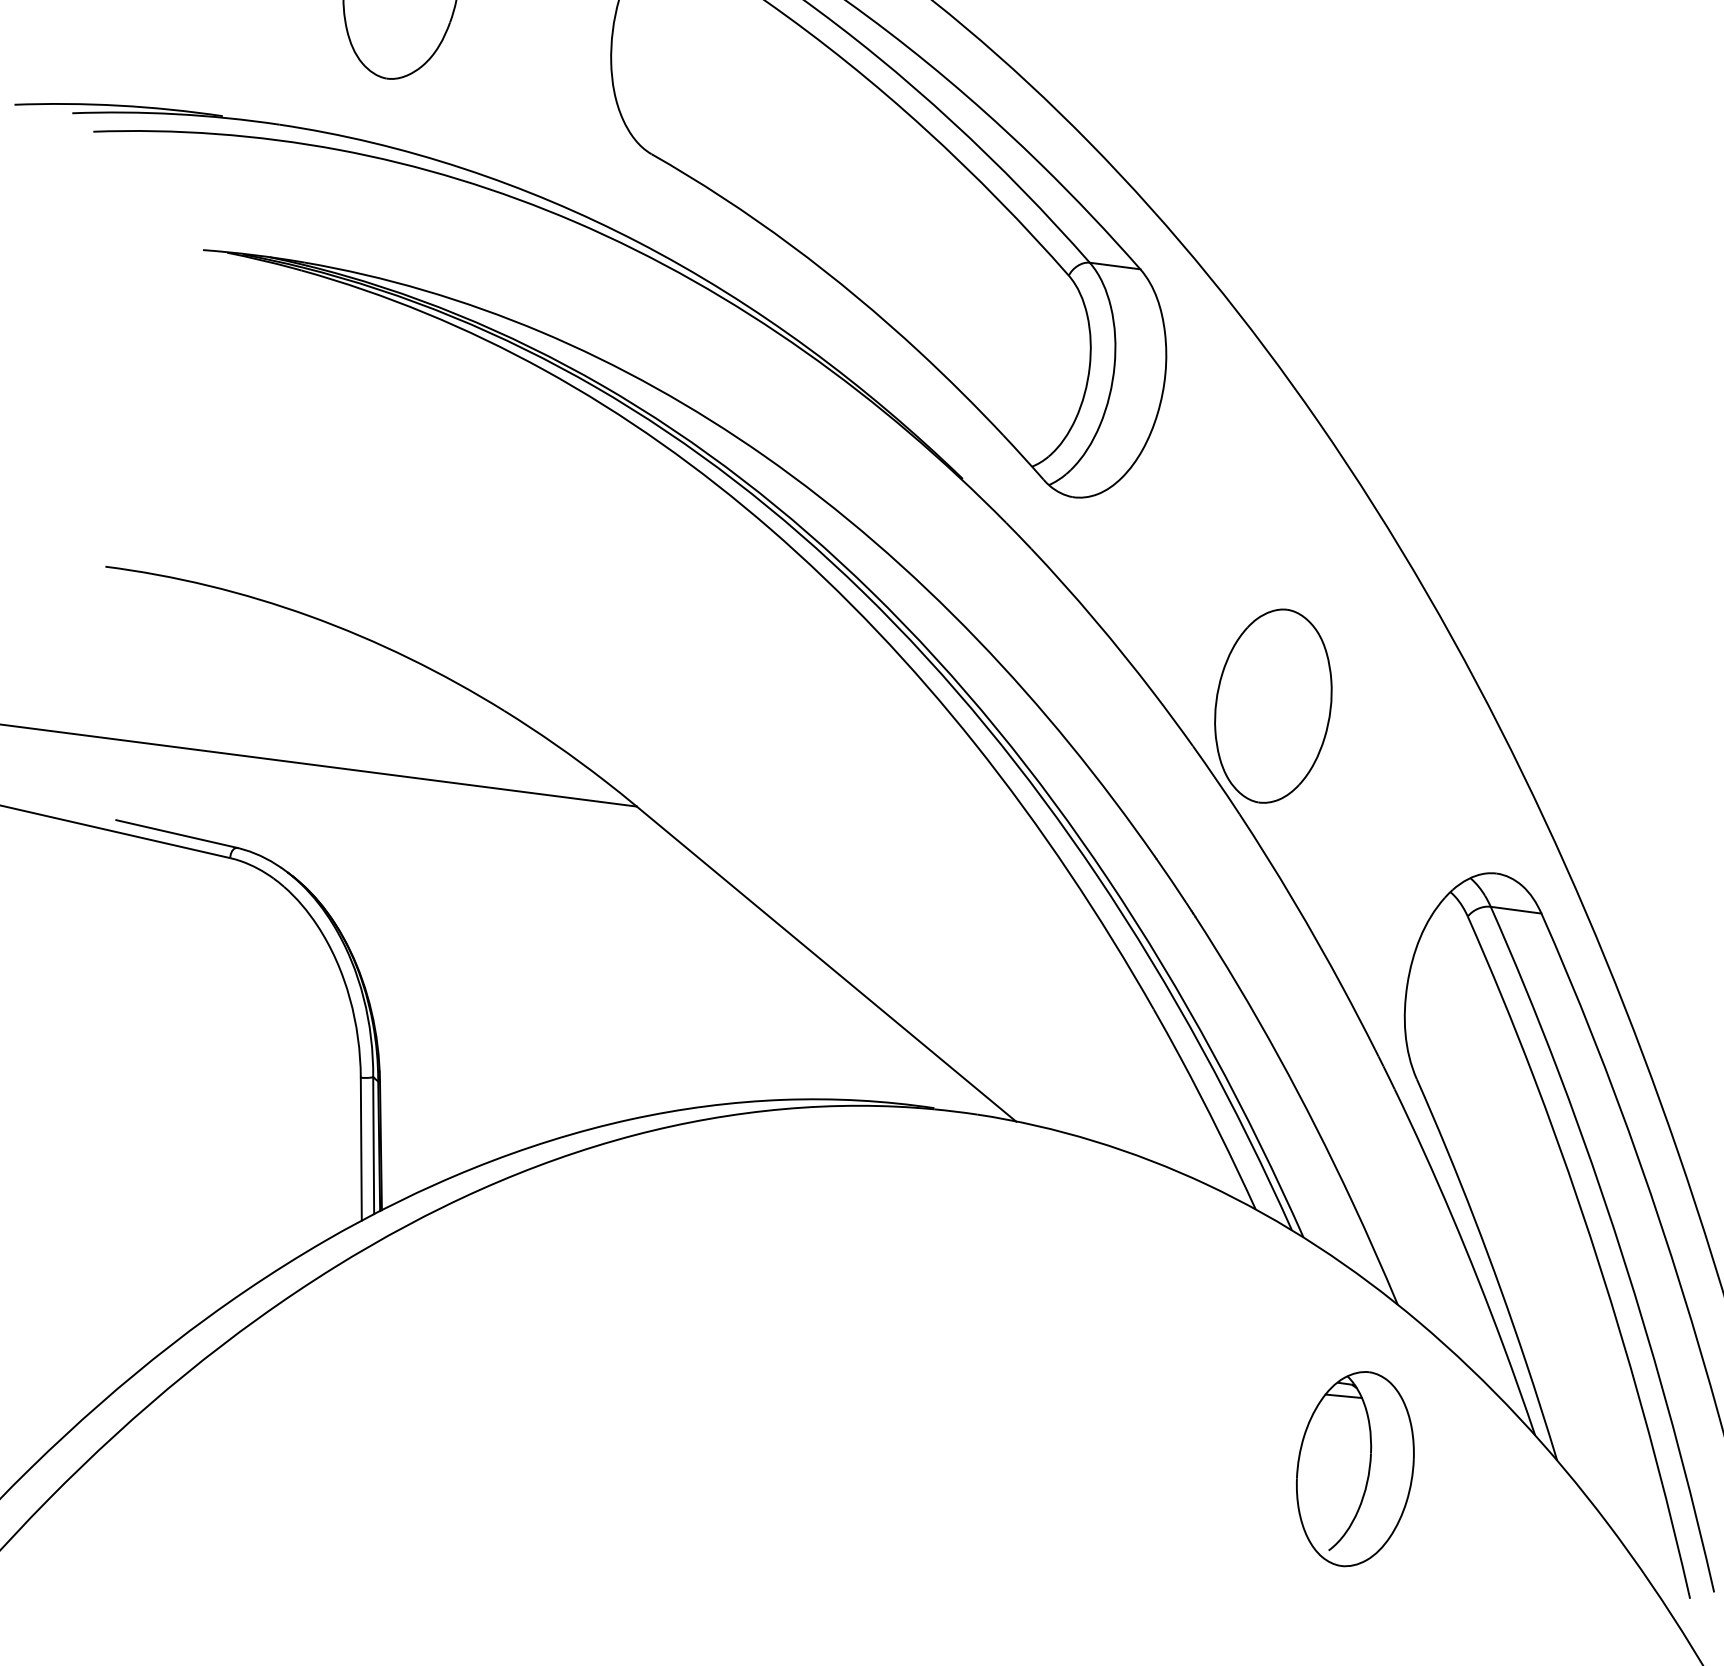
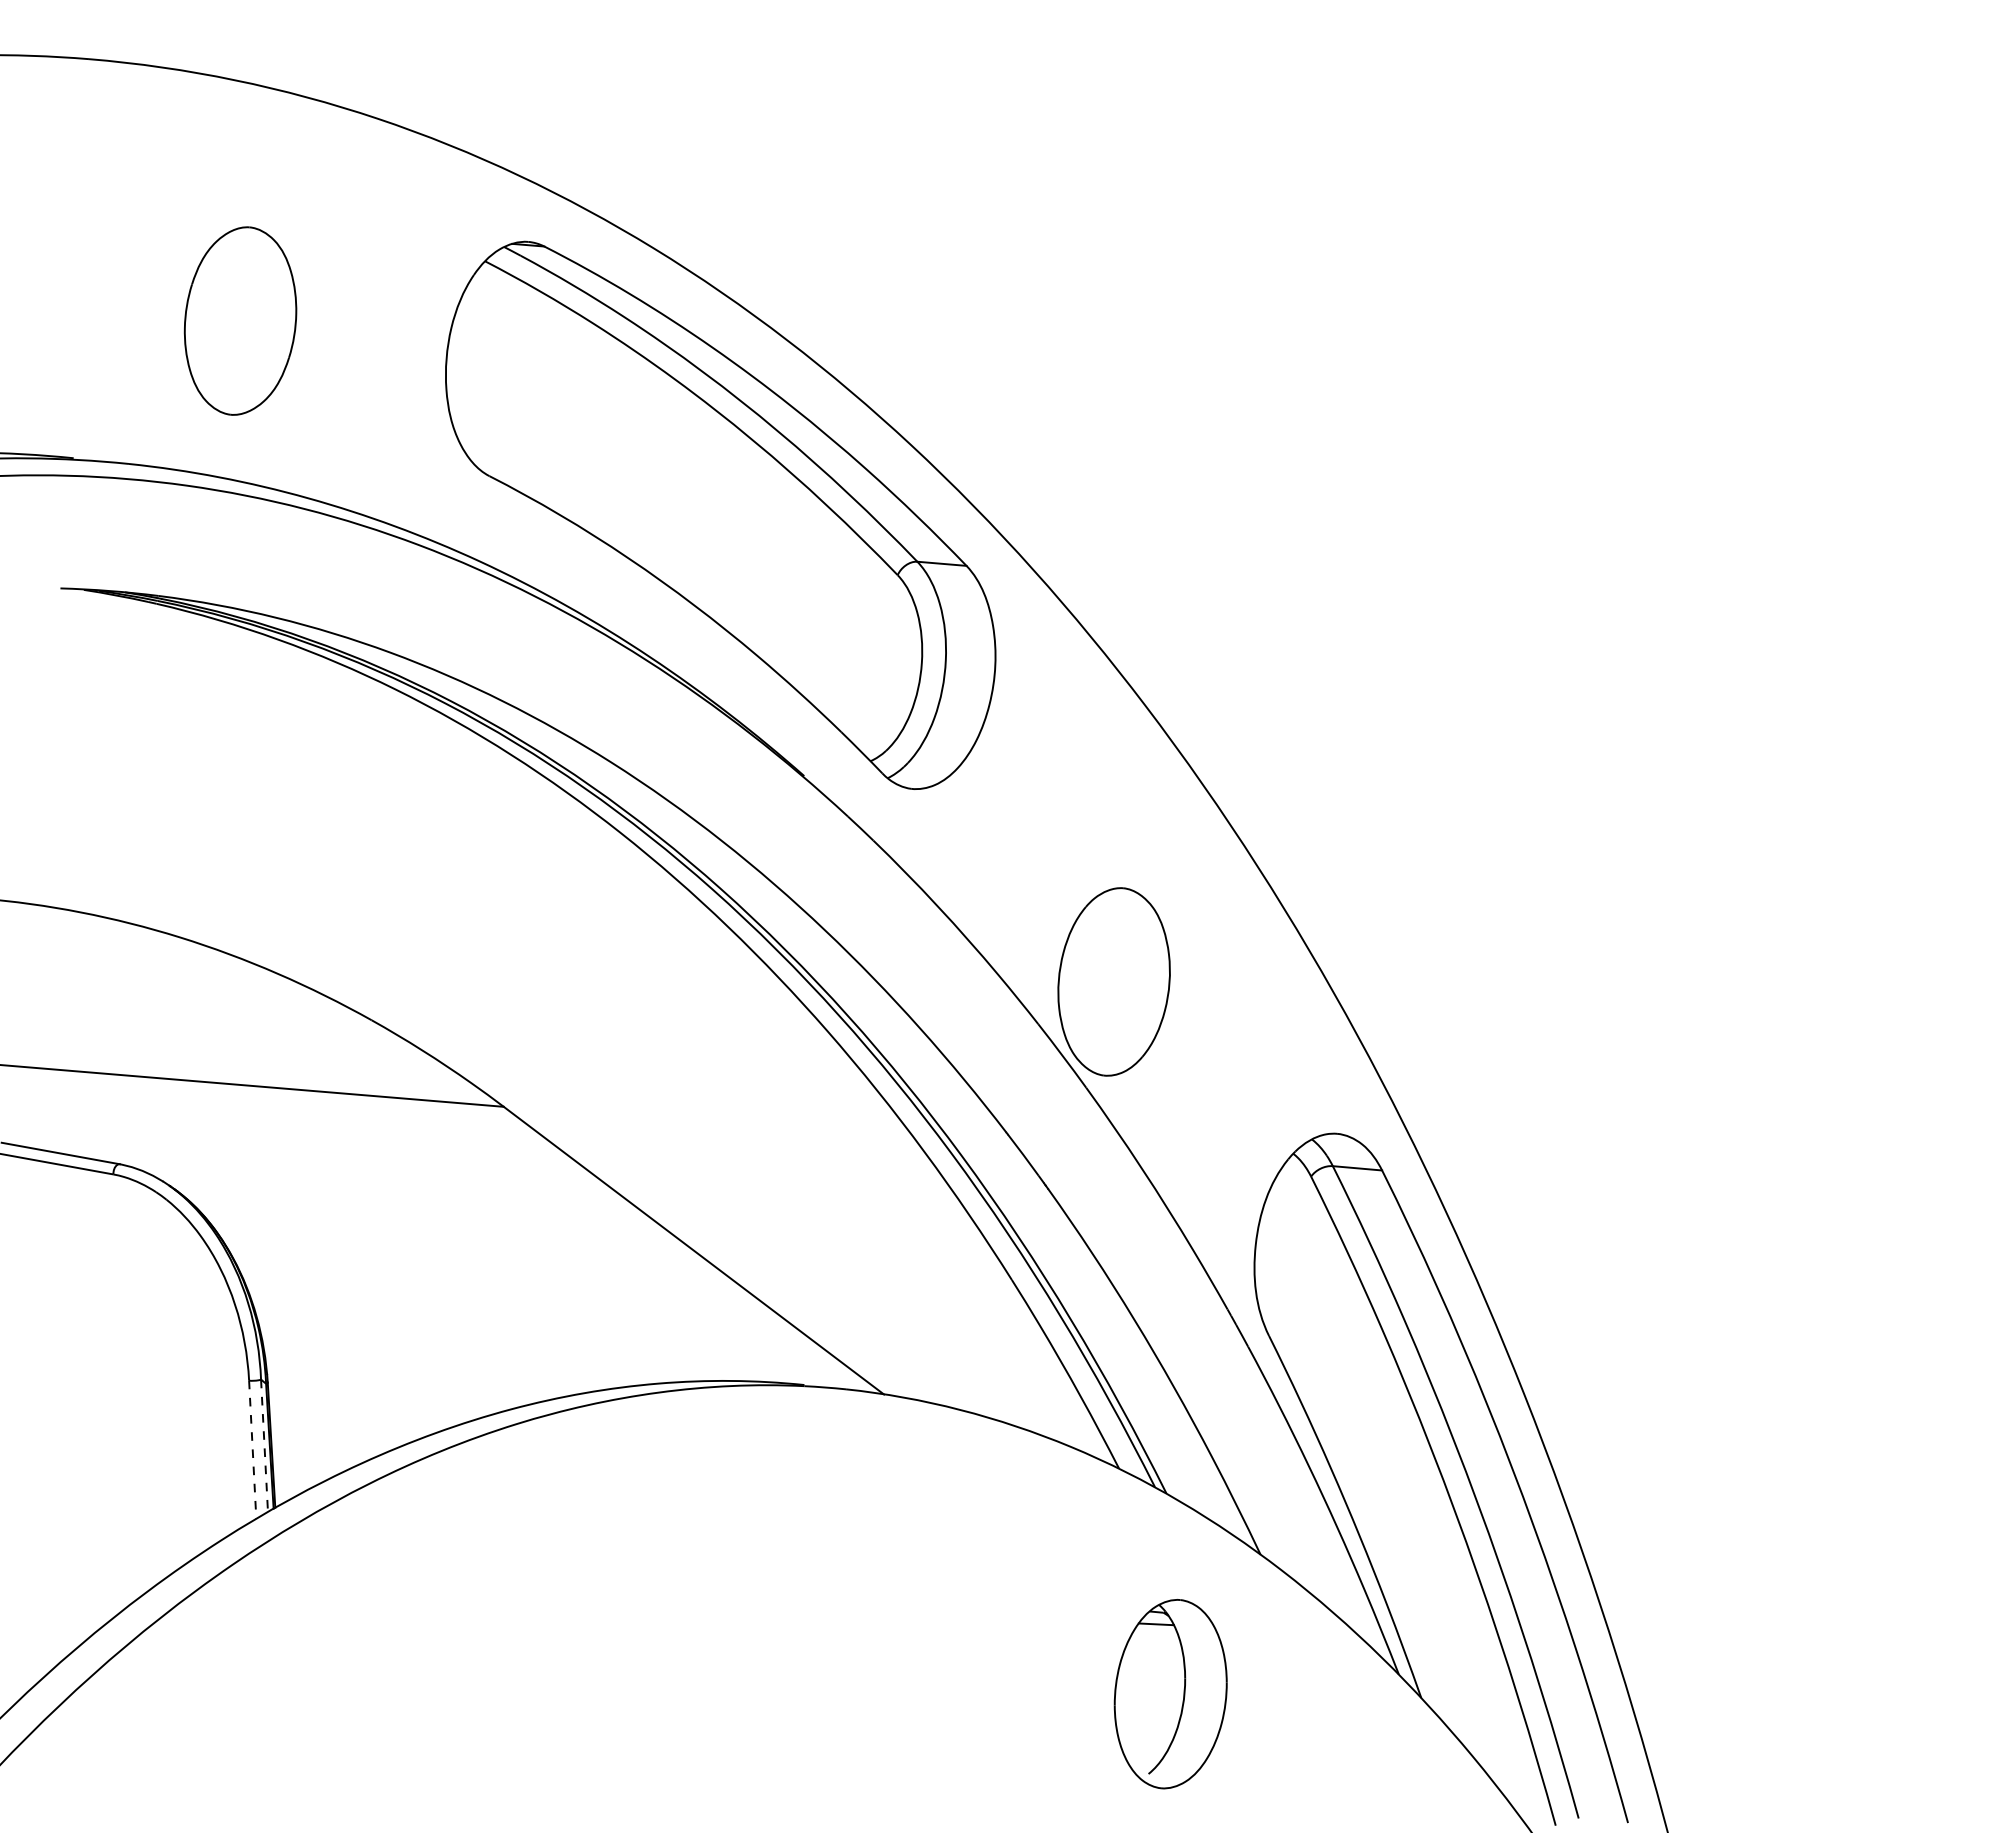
line: (373, 1146) -> (264, 1446), solid -> dashed
line: (361, 1149) -> (252, 1450), solid -> dashed
part: (1355, 1469) -> (1170, 1694), moved

